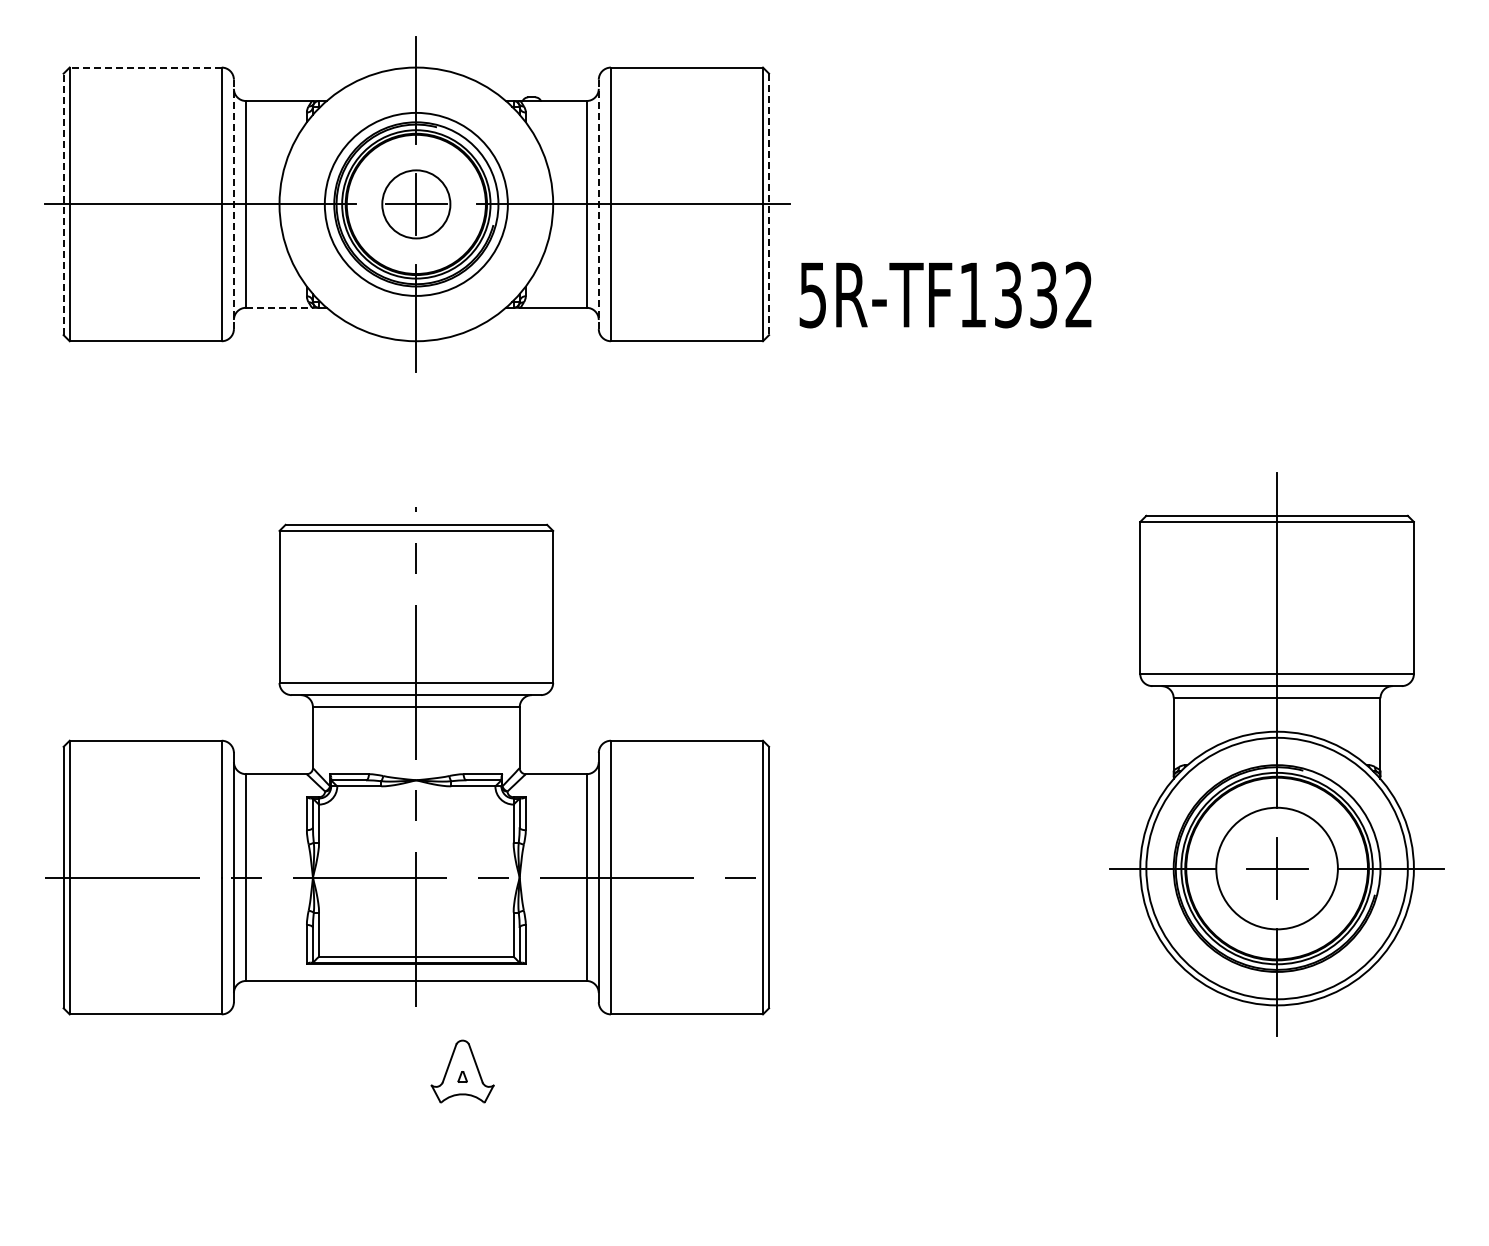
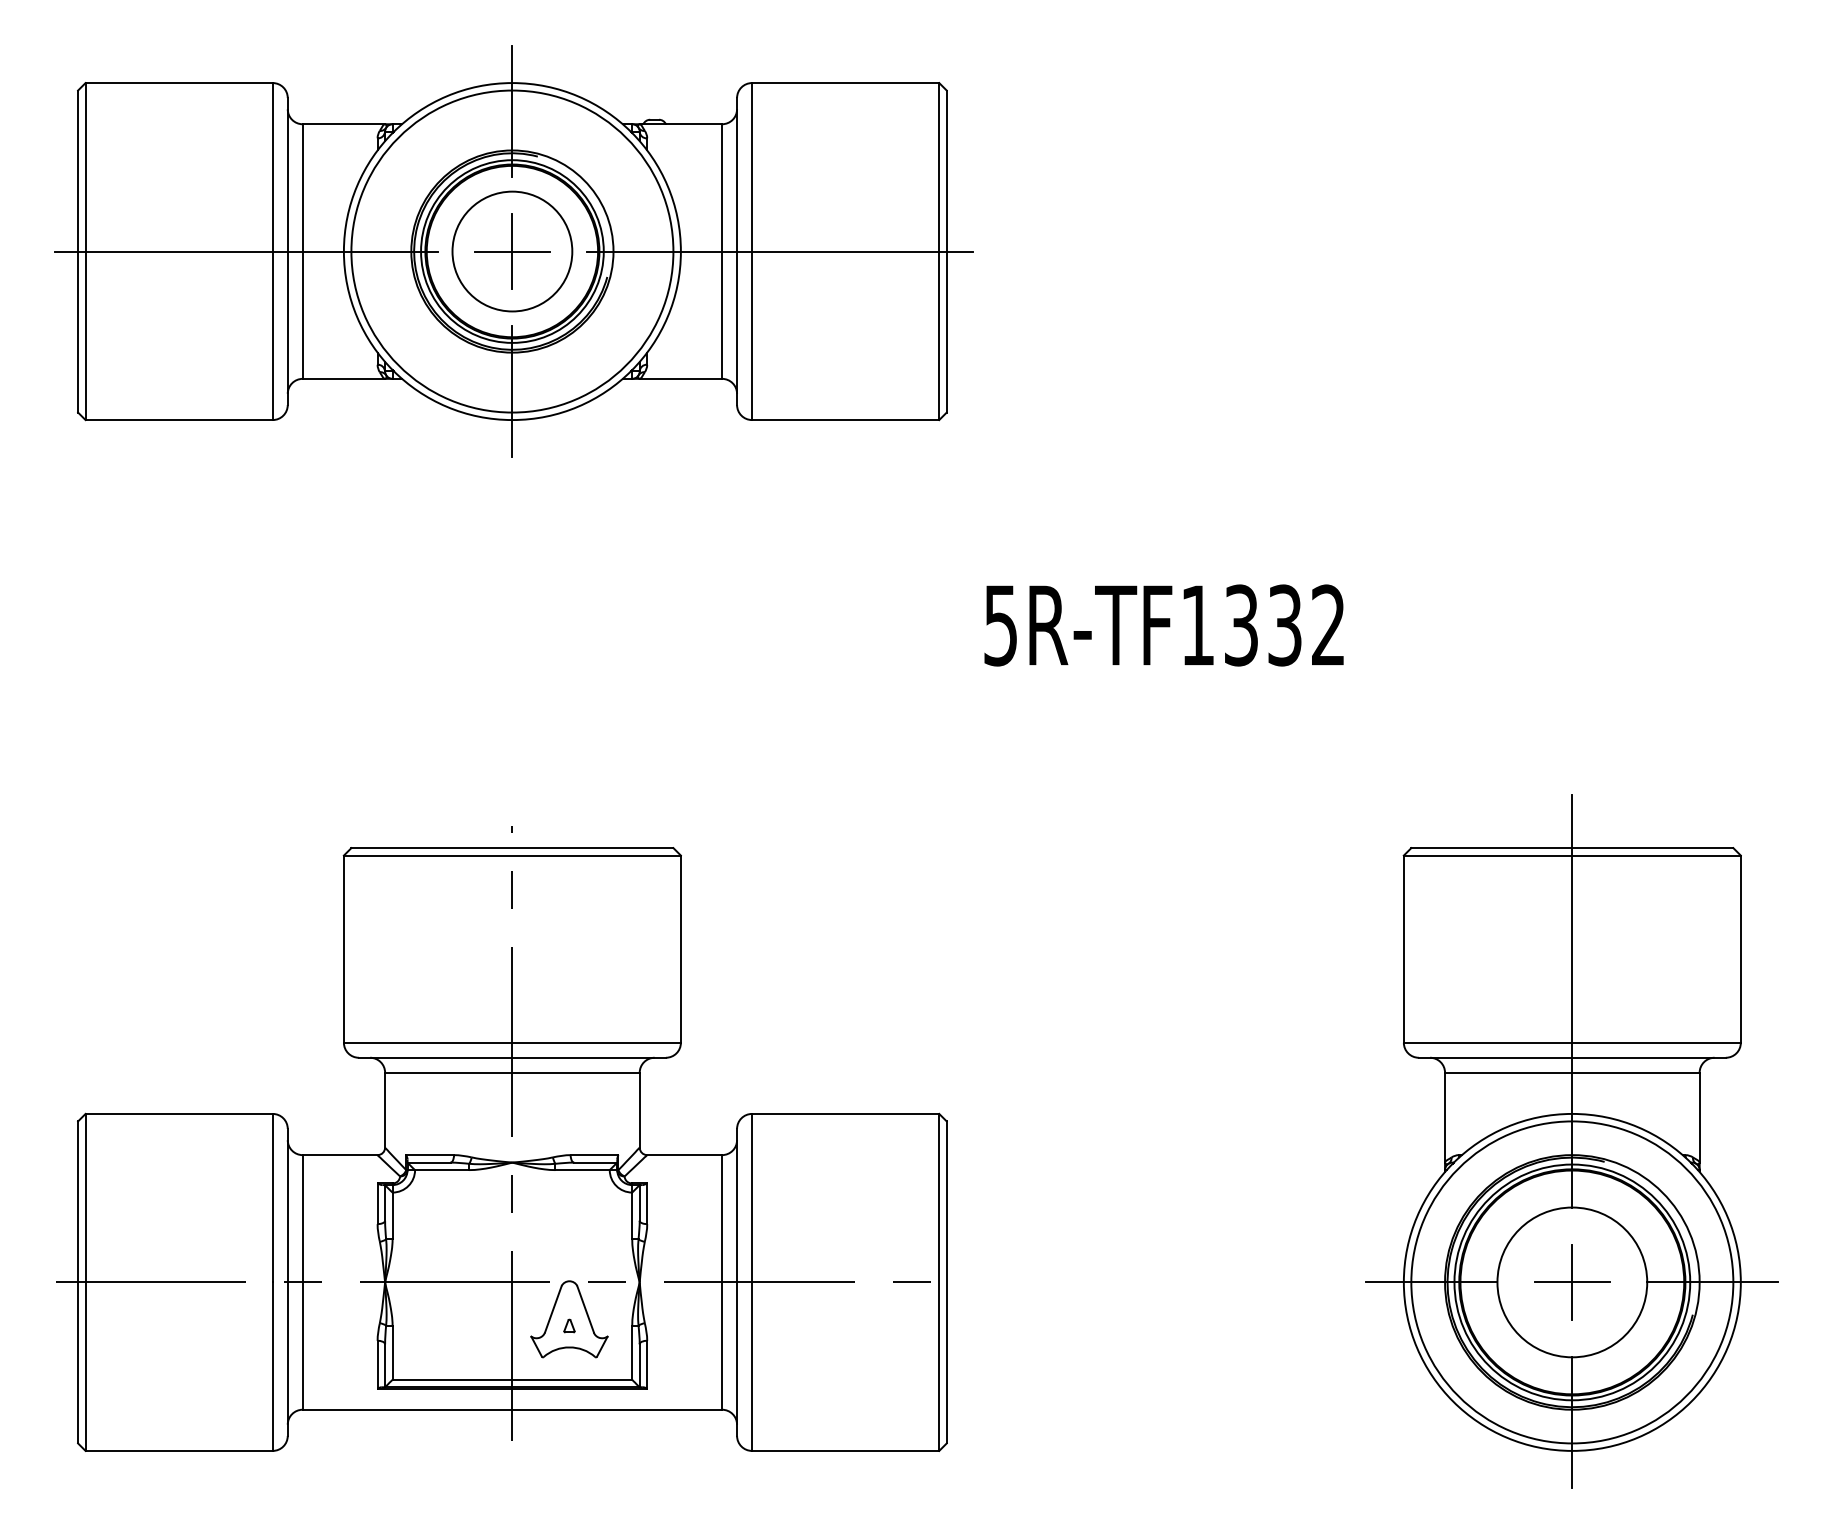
line: (145, 67) -> (178, 82), dashed -> solid
line: (63, 204) -> (77, 251), dashed -> solid
line: (233, 204) -> (287, 251), dashed -> solid
circle: (416, 204) -> (512, 251), size x1.43
circle: (416, 204) -> (512, 251), size x1.43
line: (598, 204) -> (736, 251), dashed -> solid
line: (769, 204) -> (947, 251), dashed -> solid
text: (945, 294) -> (1164, 624), moved
line: (280, 307) -> (345, 378), dashed -> solid
part: (1276, 754) -> (1571, 1141), moved
part: (407, 761) -> (501, 1139), moved

